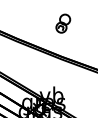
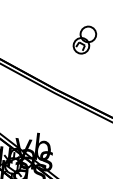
part: (63, 23) -> (85, 39), moved

